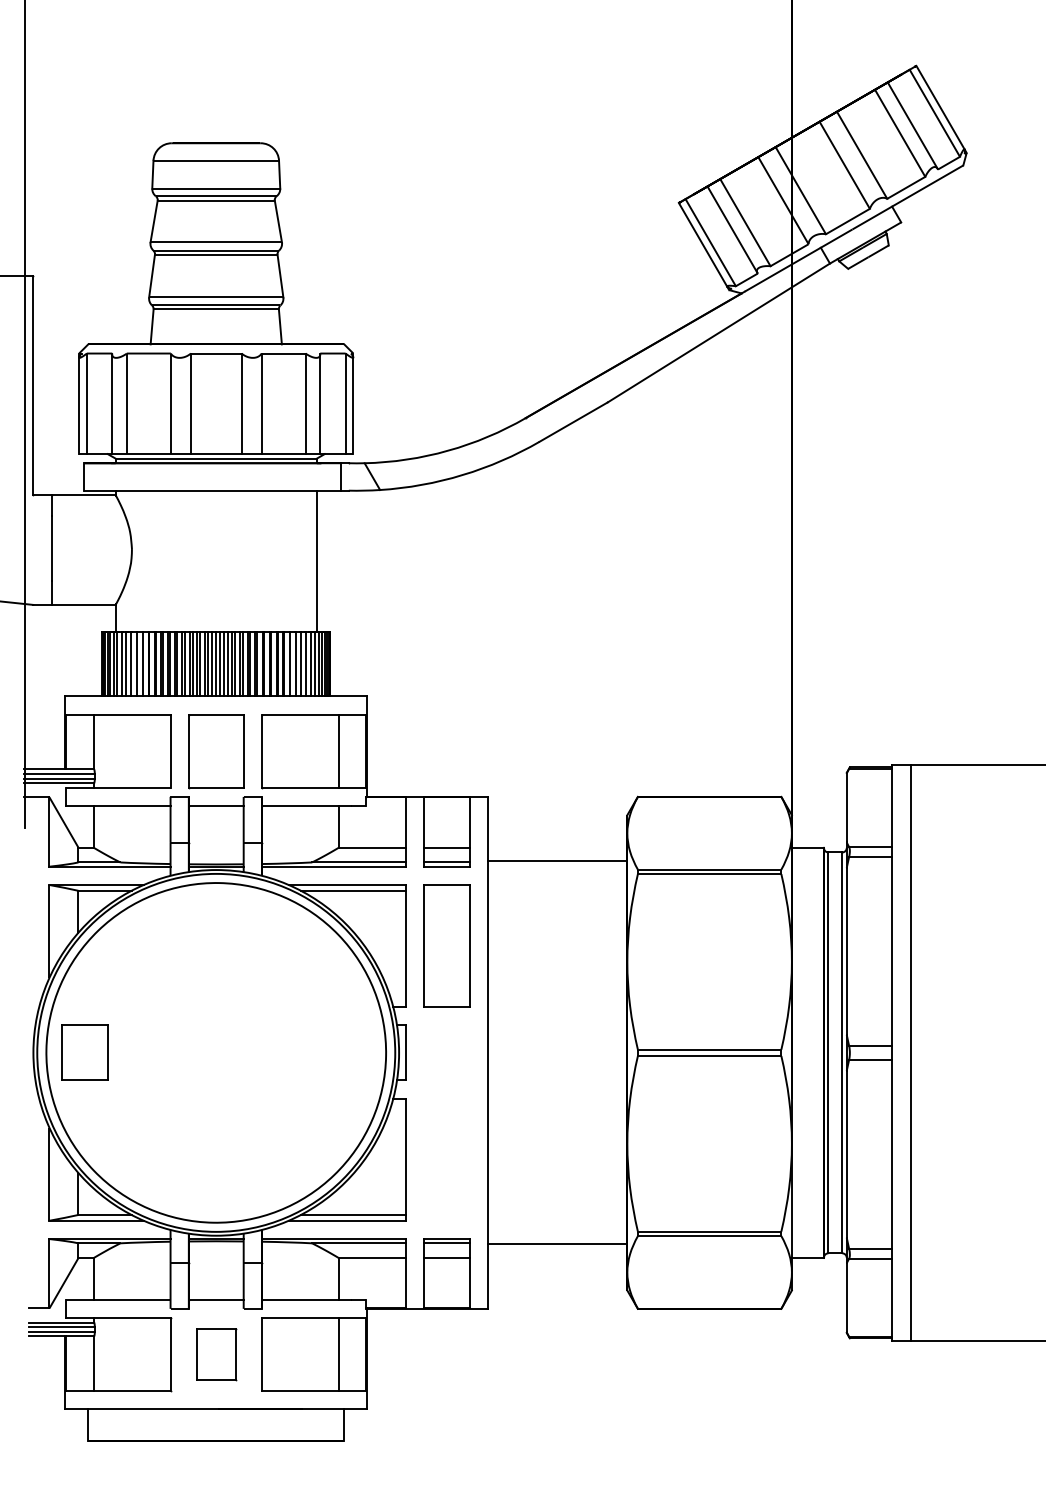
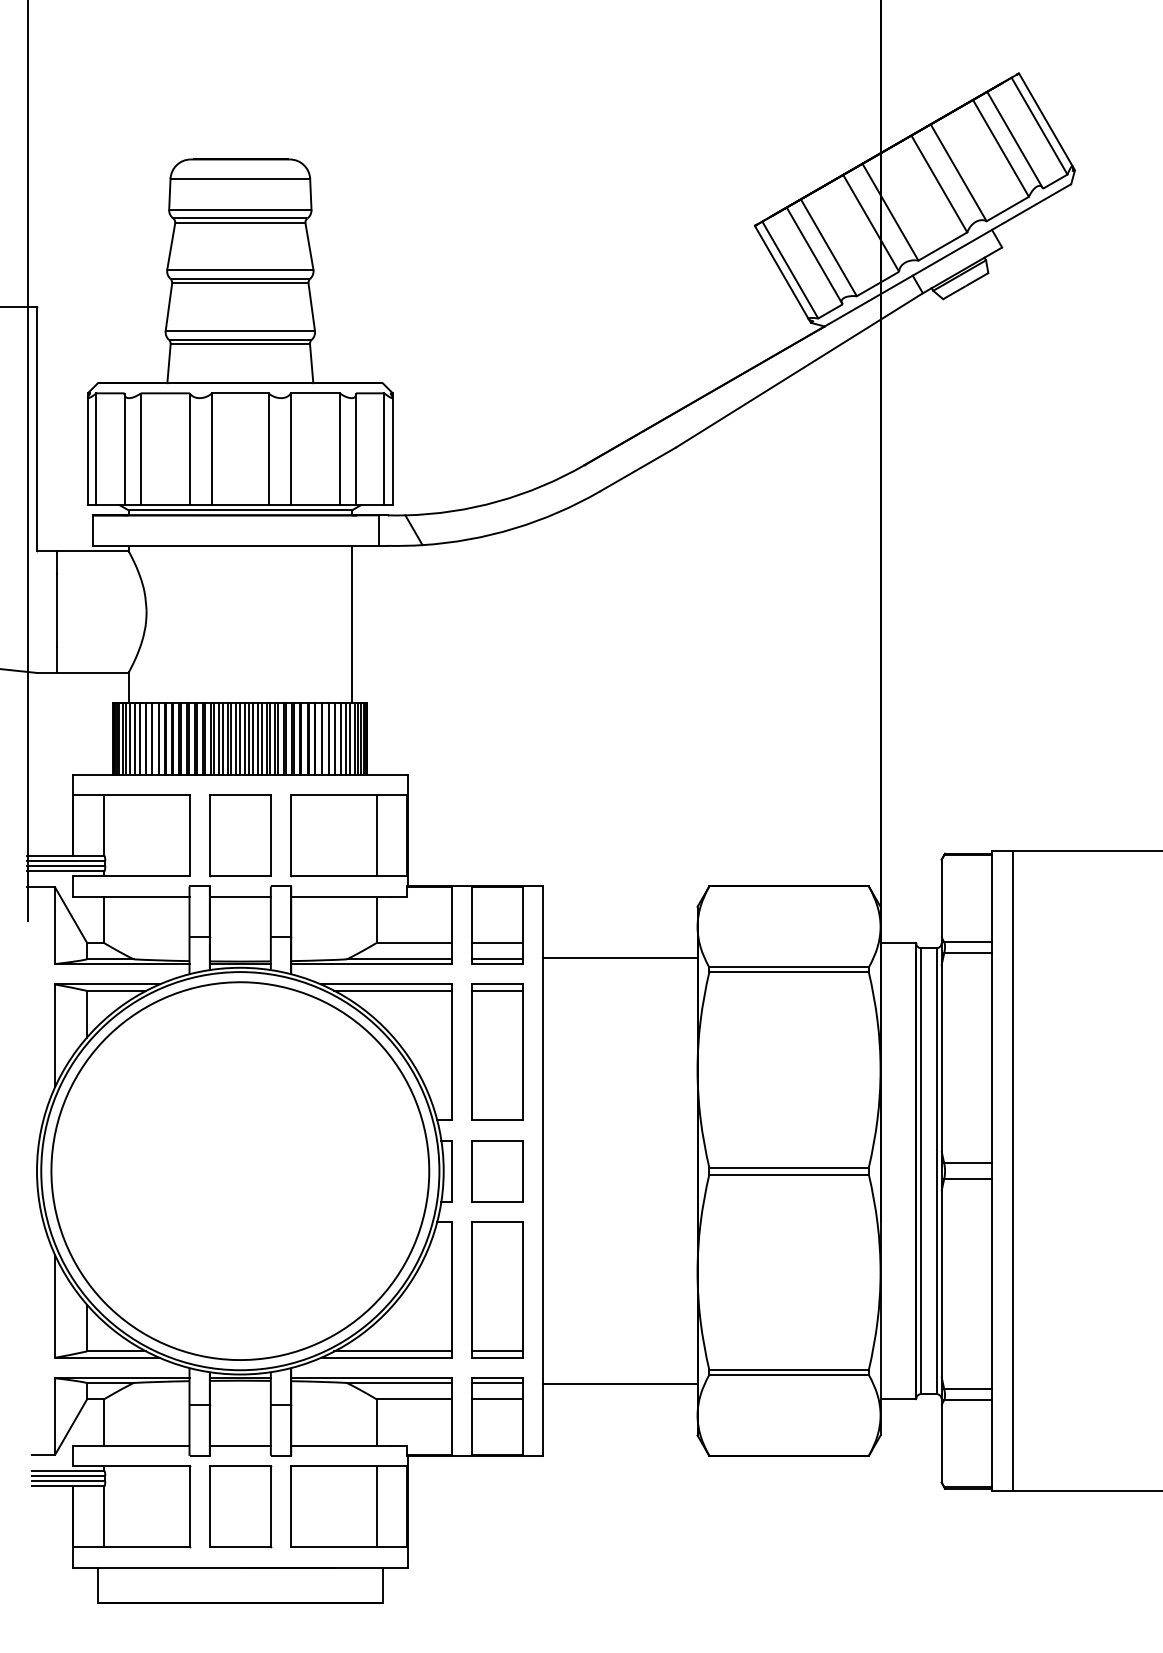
line: (447, 890) -> (497, 990), added
part: (84, 1052) -> (496, 1170), moved
part: (446, 1159) -> (496, 1289), added
part: (216, 1354) -> (240, 1506), size x1.43

